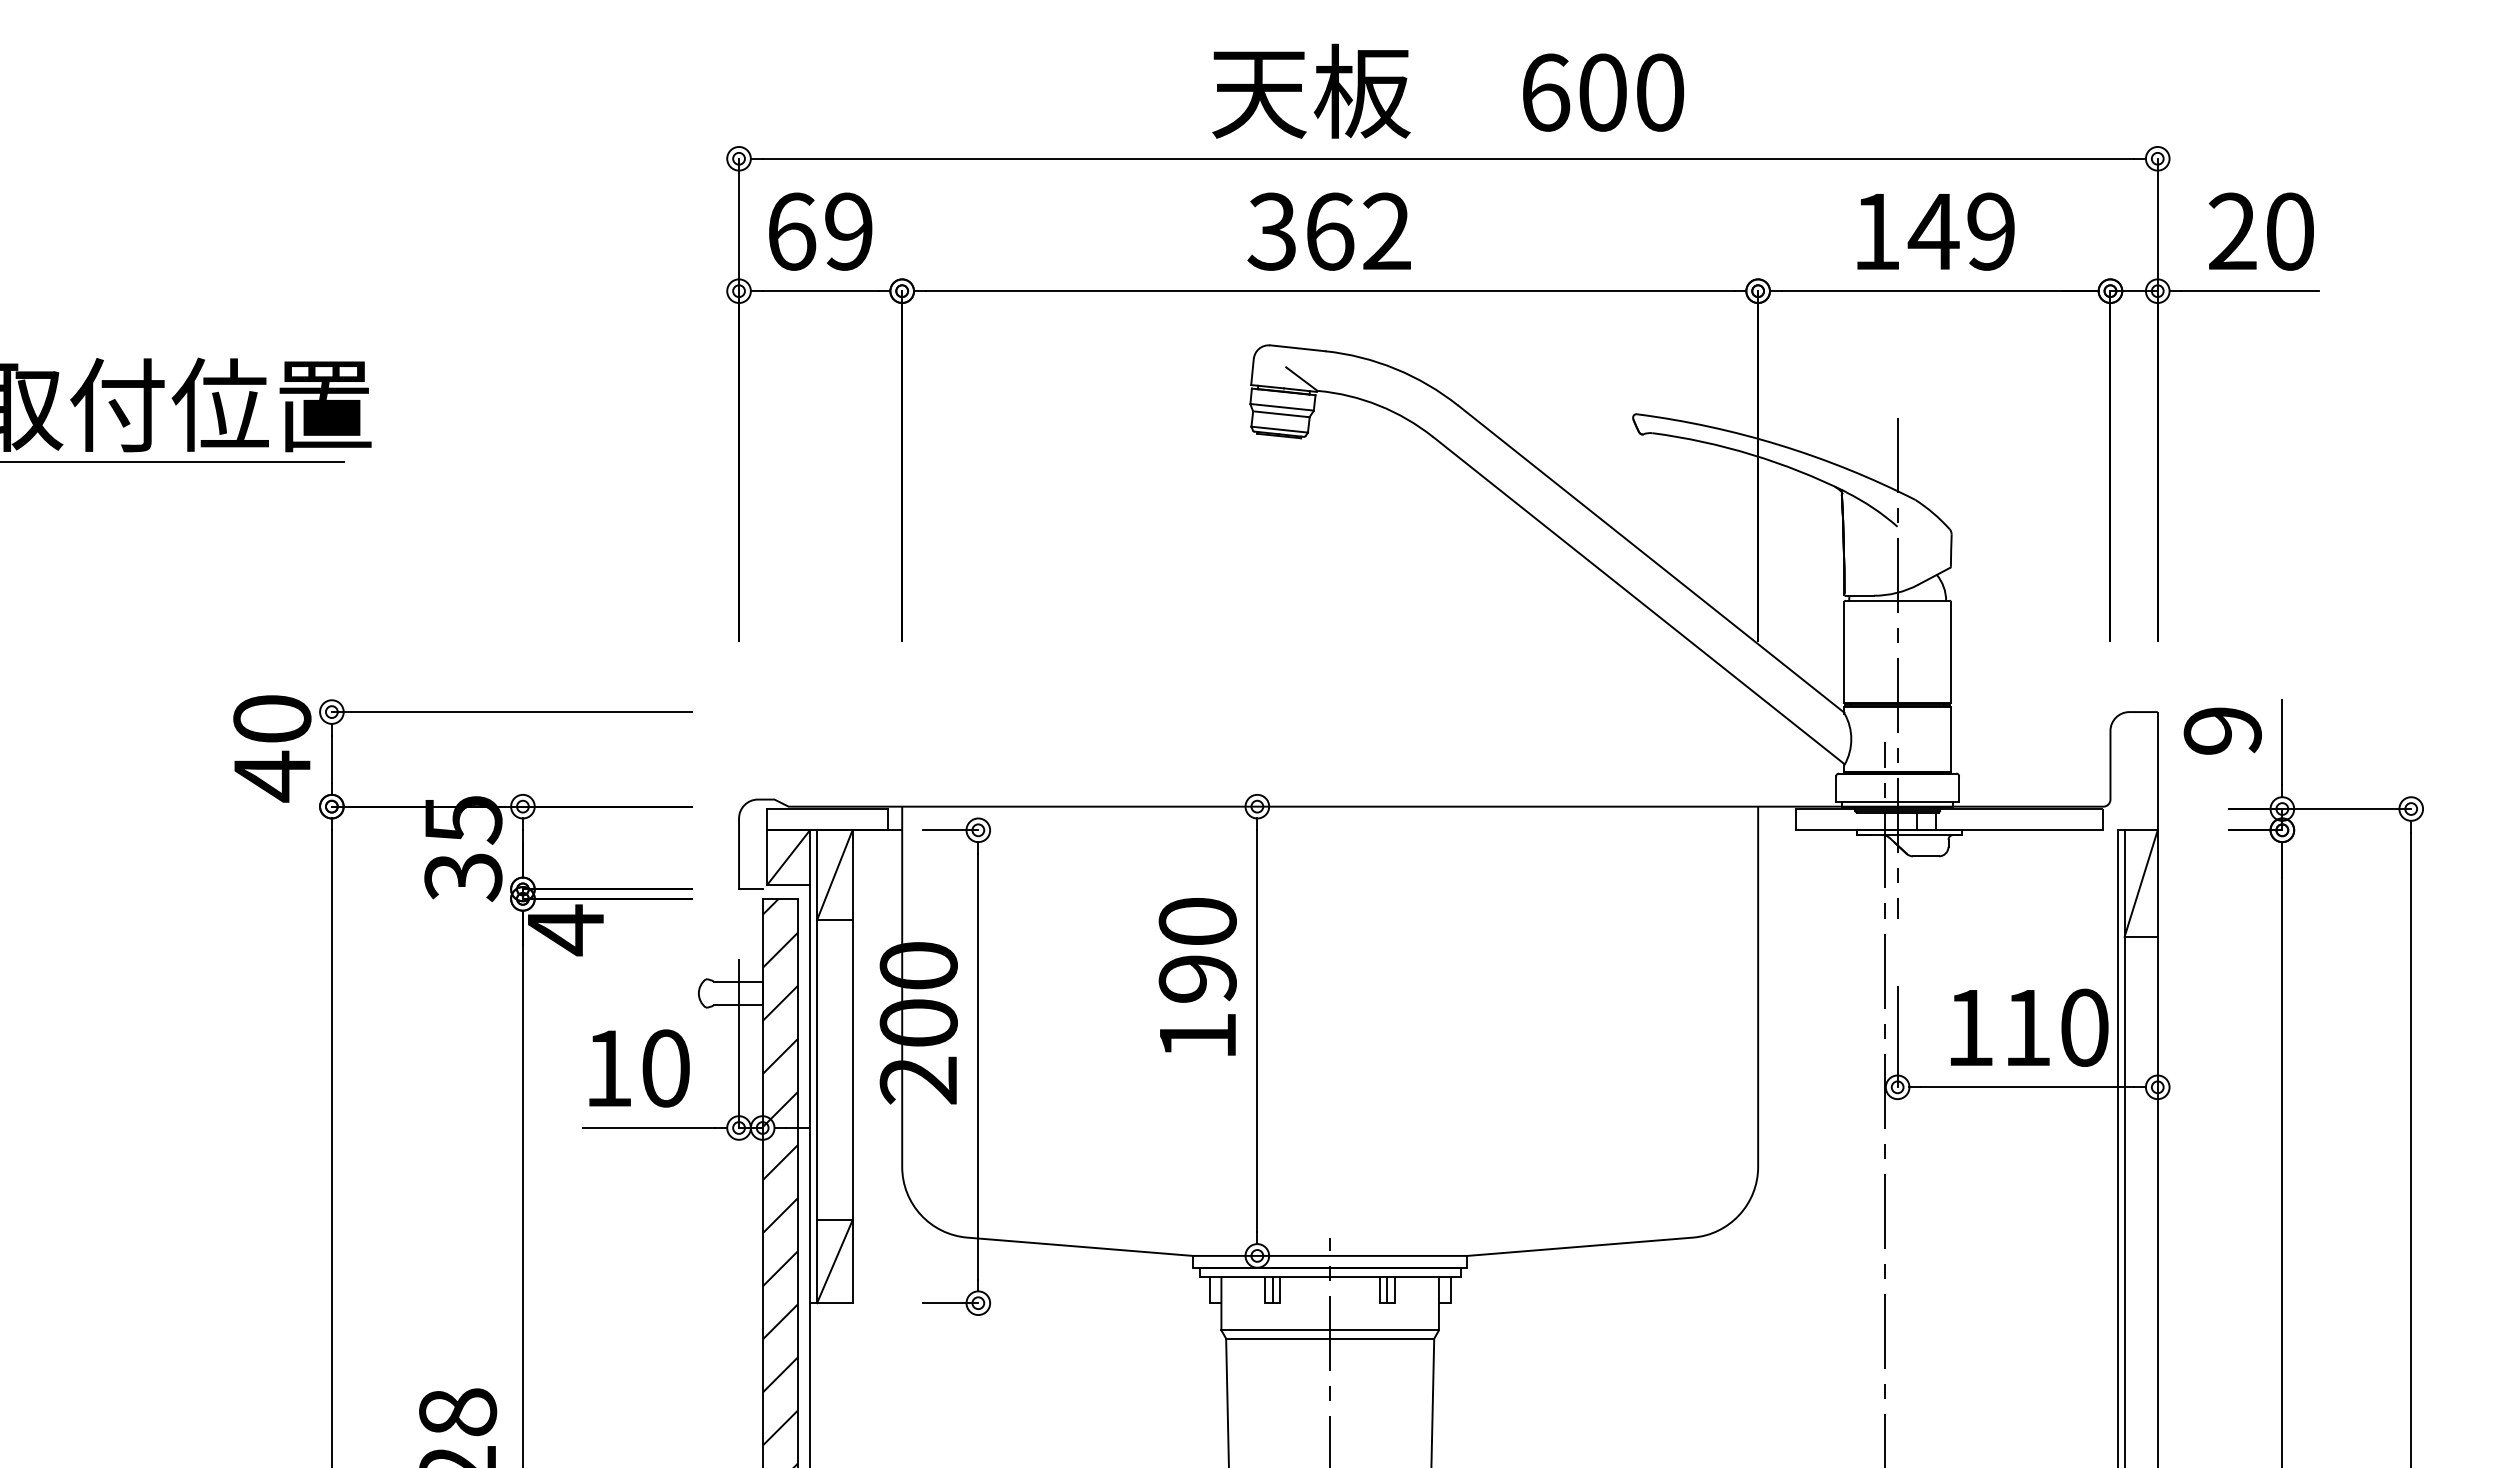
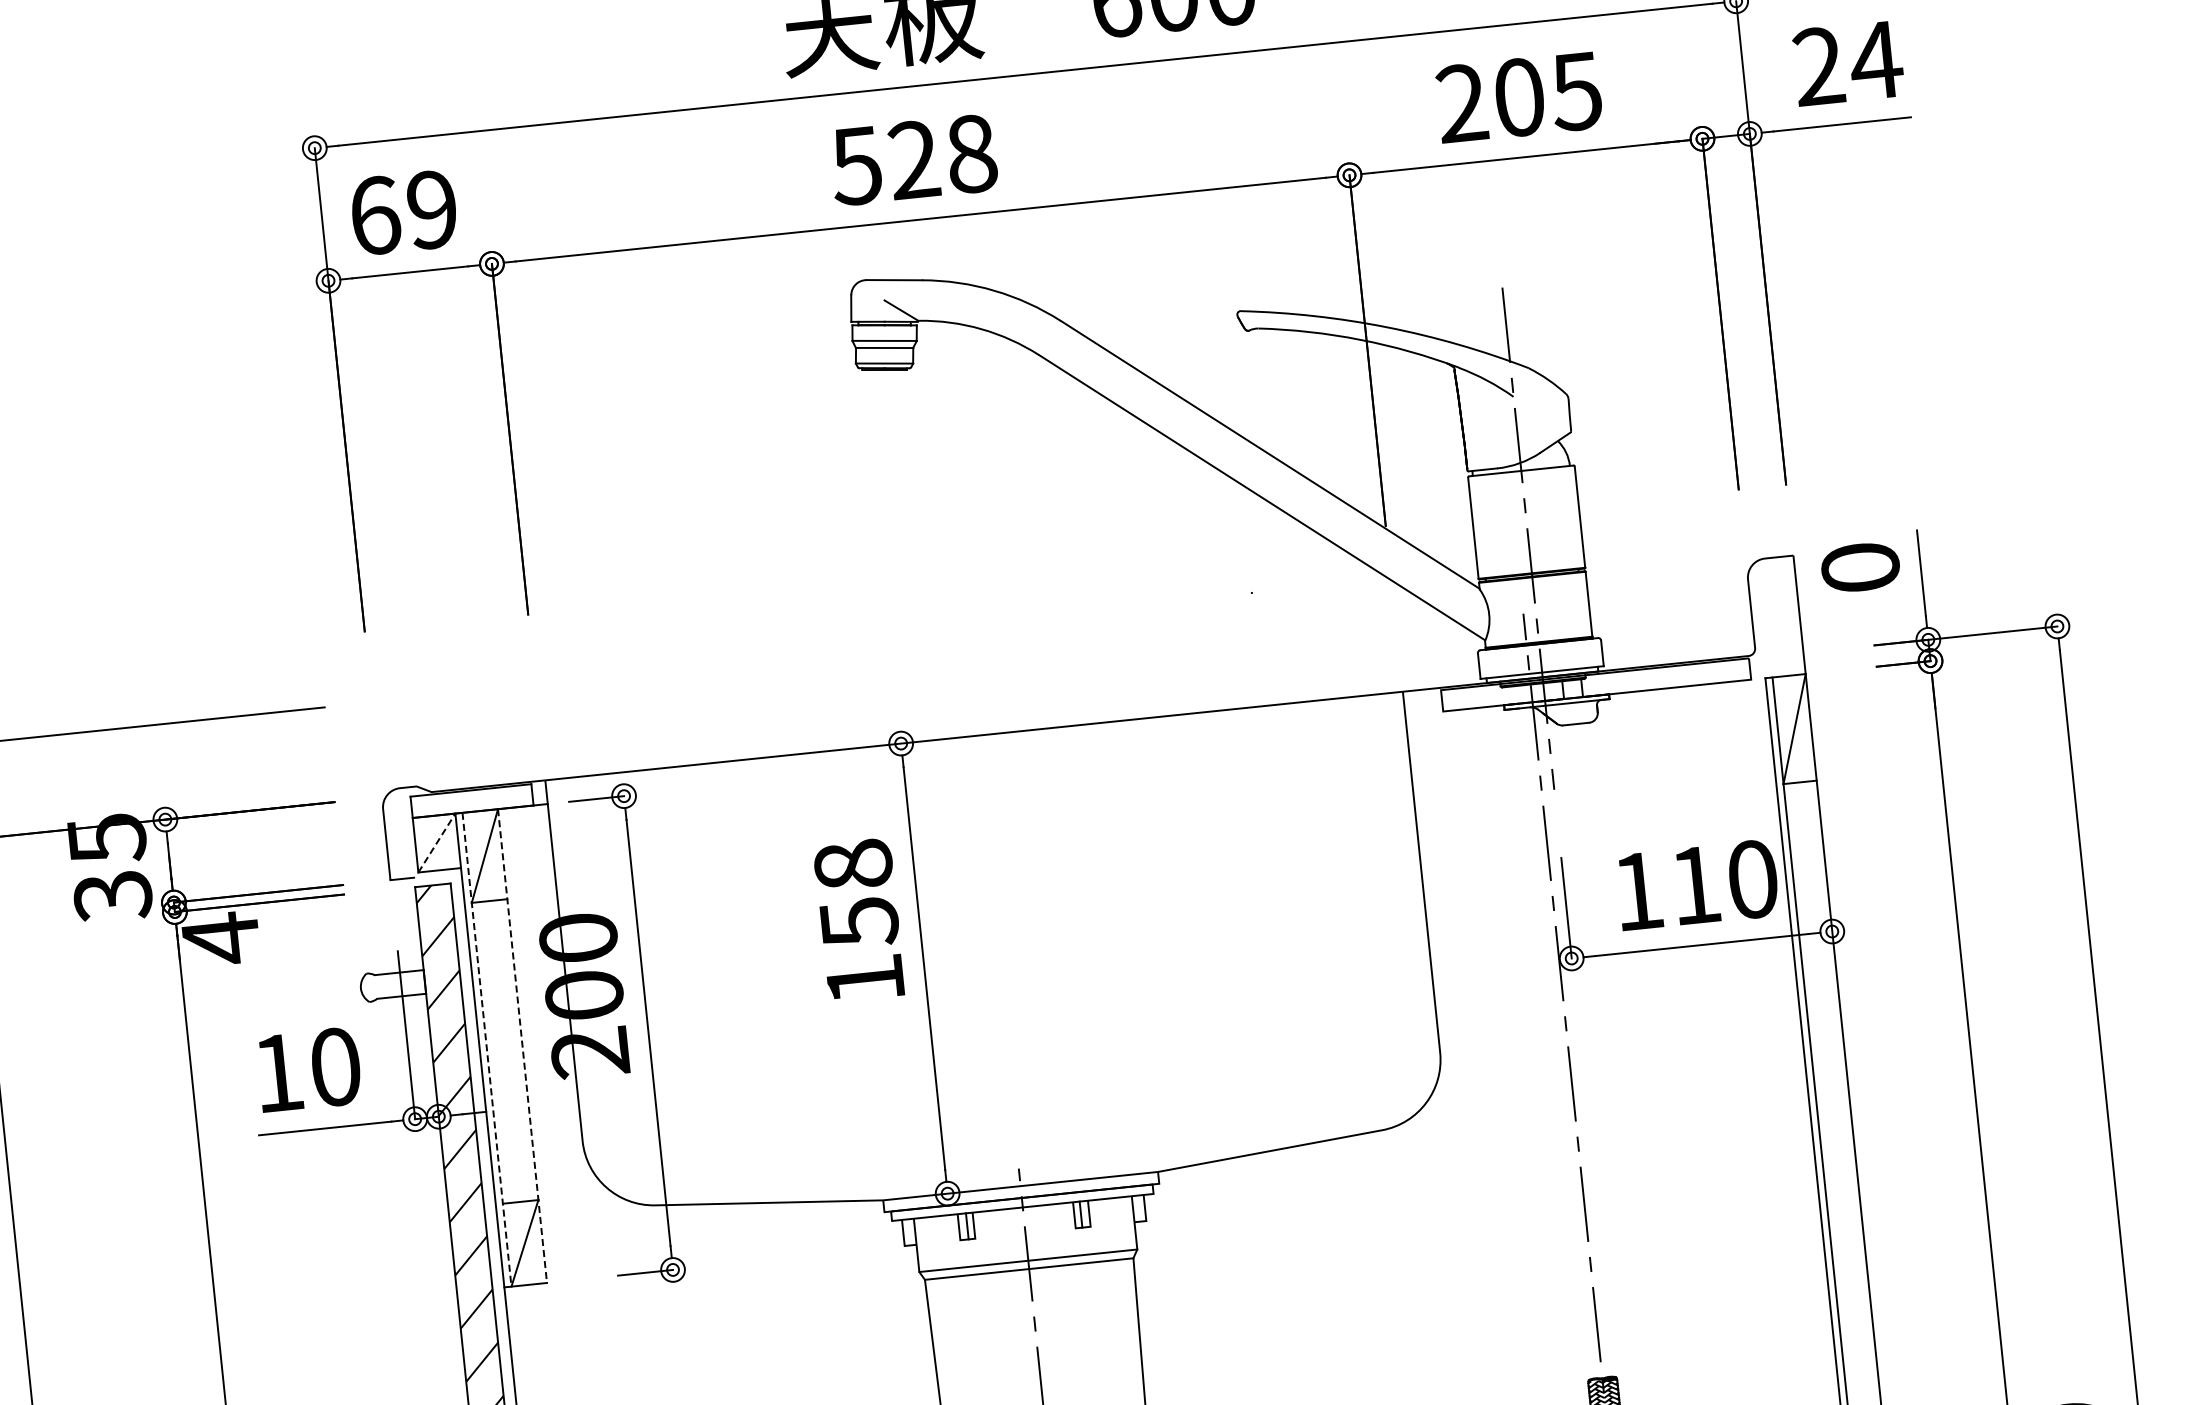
text: (1329, 231) -> (913, 159), 362 -> 528
text: (1933, 231) -> (1519, 97), 149 -> 205
text: (2289, 231) -> (1875, 60), 20 -> 24
text: (2222, 730) -> (1860, 567), 9 -> 0
line: (788, 857) -> (436, 843), solid -> dashed
text: (1197, 950) -> (856, 893), 190 -> 158
line: (817, 1067) -> (487, 1050), solid -> dashed
line: (852, 1067) -> (522, 1046), solid -> dashed

